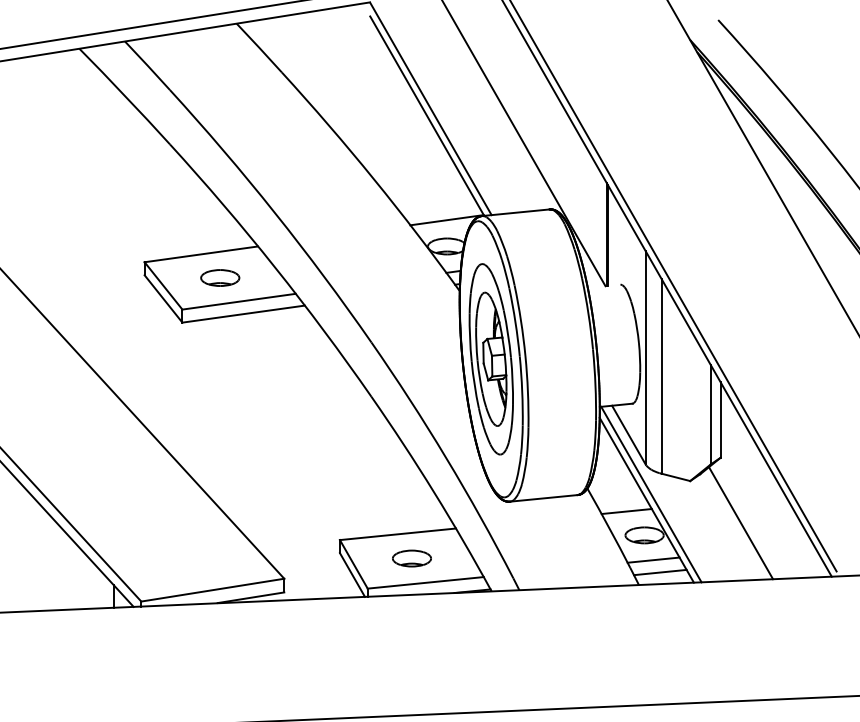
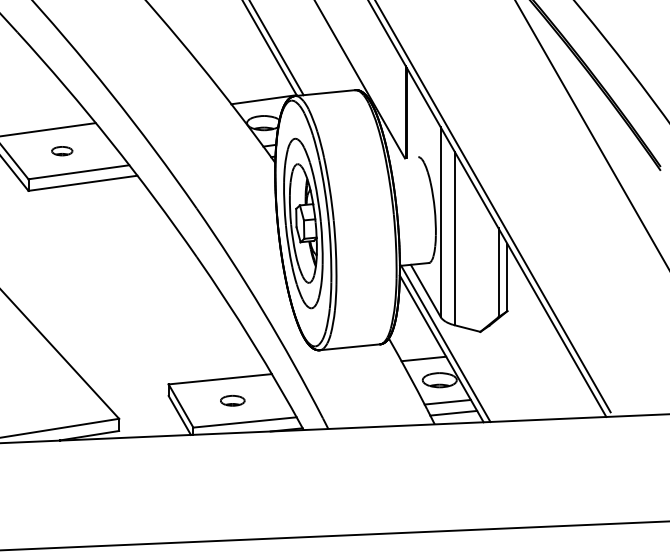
part: (220, 277) -> (62, 150), size x0.6
line: (741, 523) -> (526, 369), removed
part: (411, 558) -> (232, 400), size x0.7

